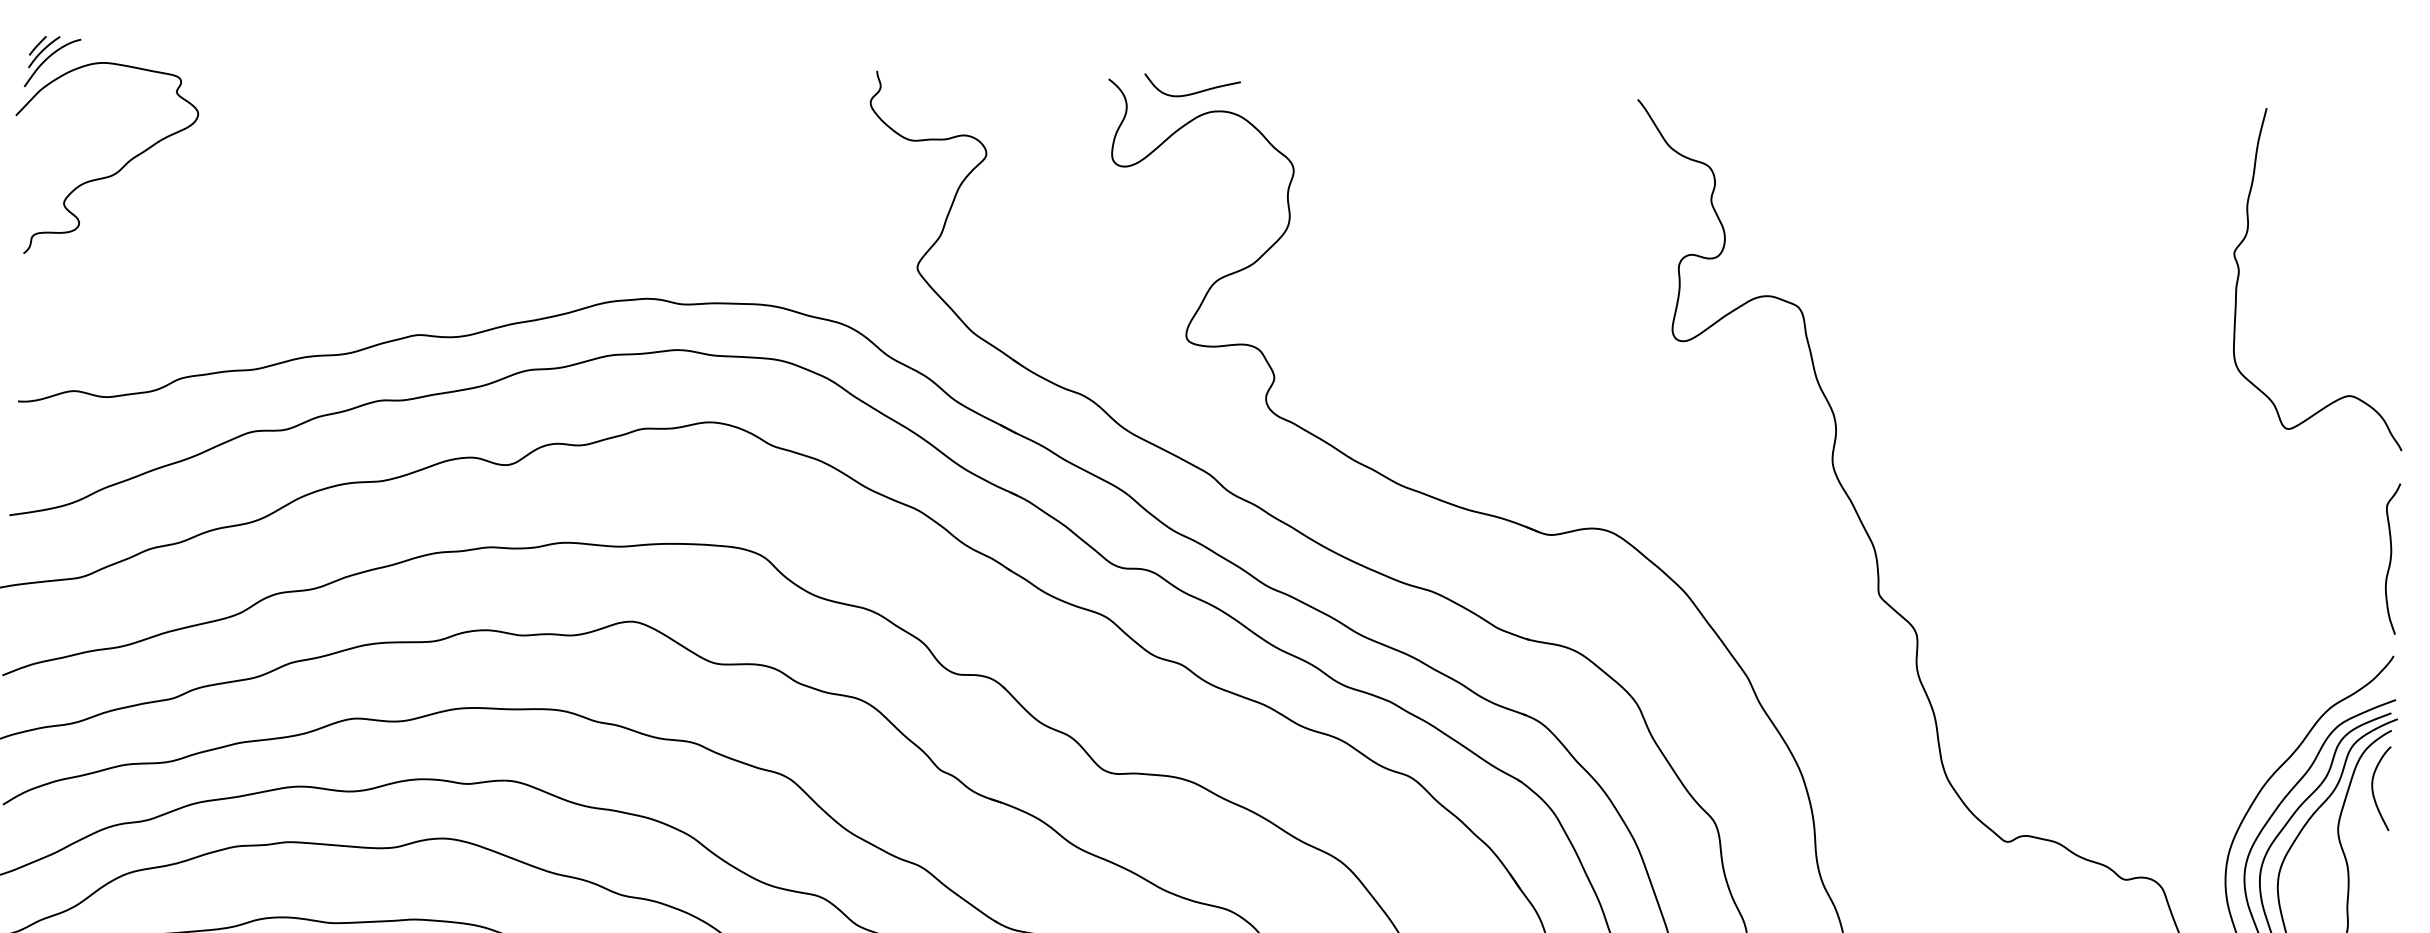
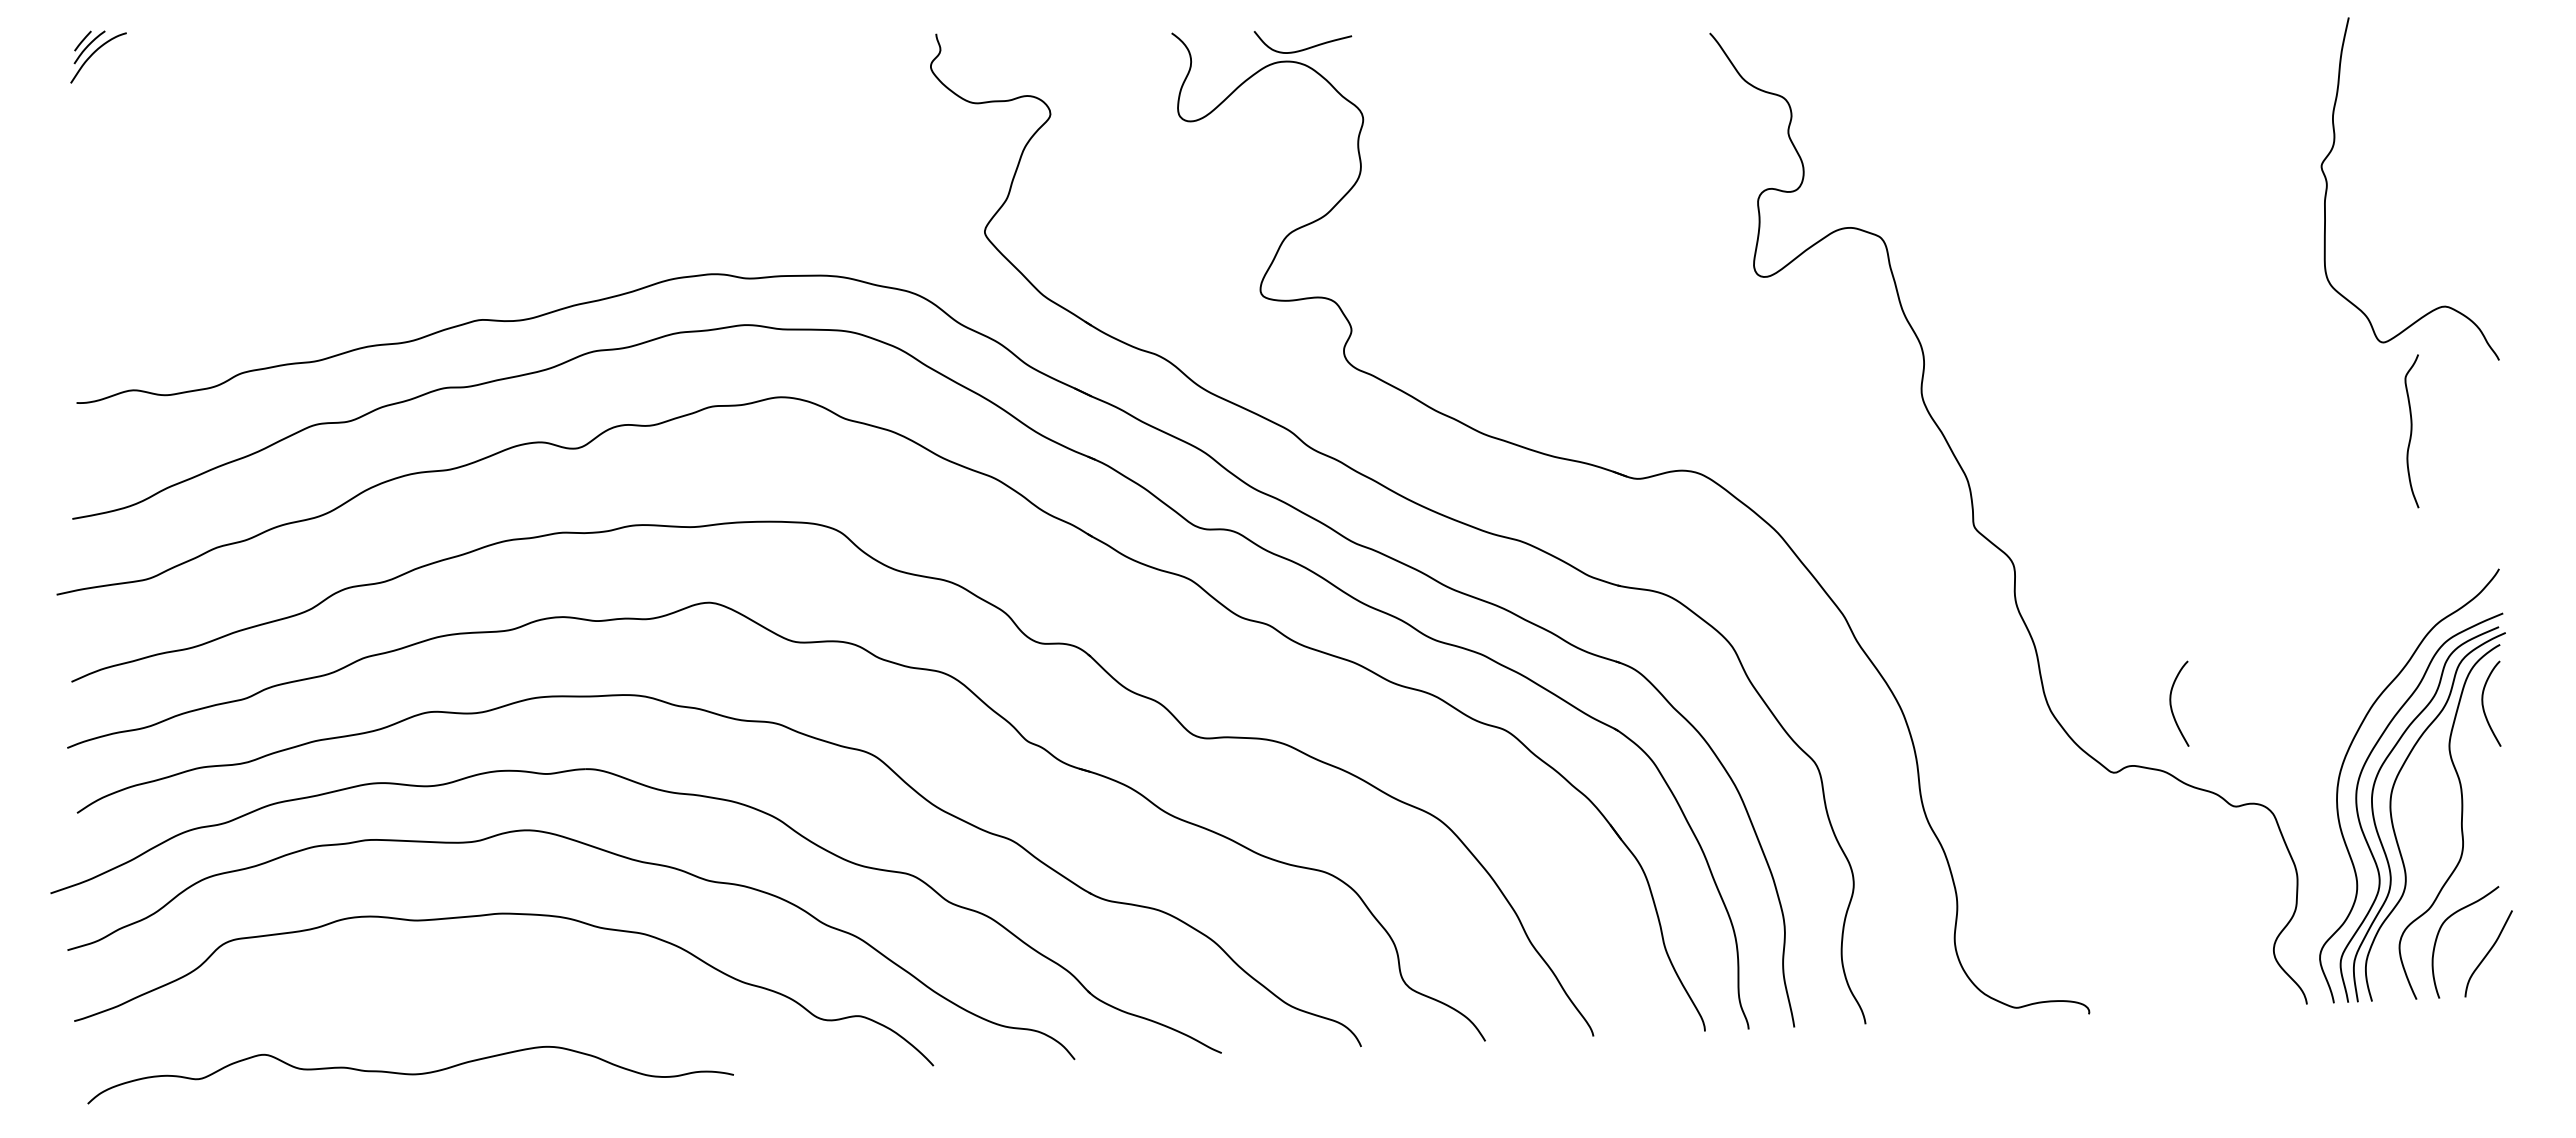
curve: (1193, 92) -> (1304, 48), moved
curve: (112, 174) -> (163, 168), removed
curve: (2390, 559) -> (2411, 431), moved
curve: (2066, 776) -> (2171, 703), added

